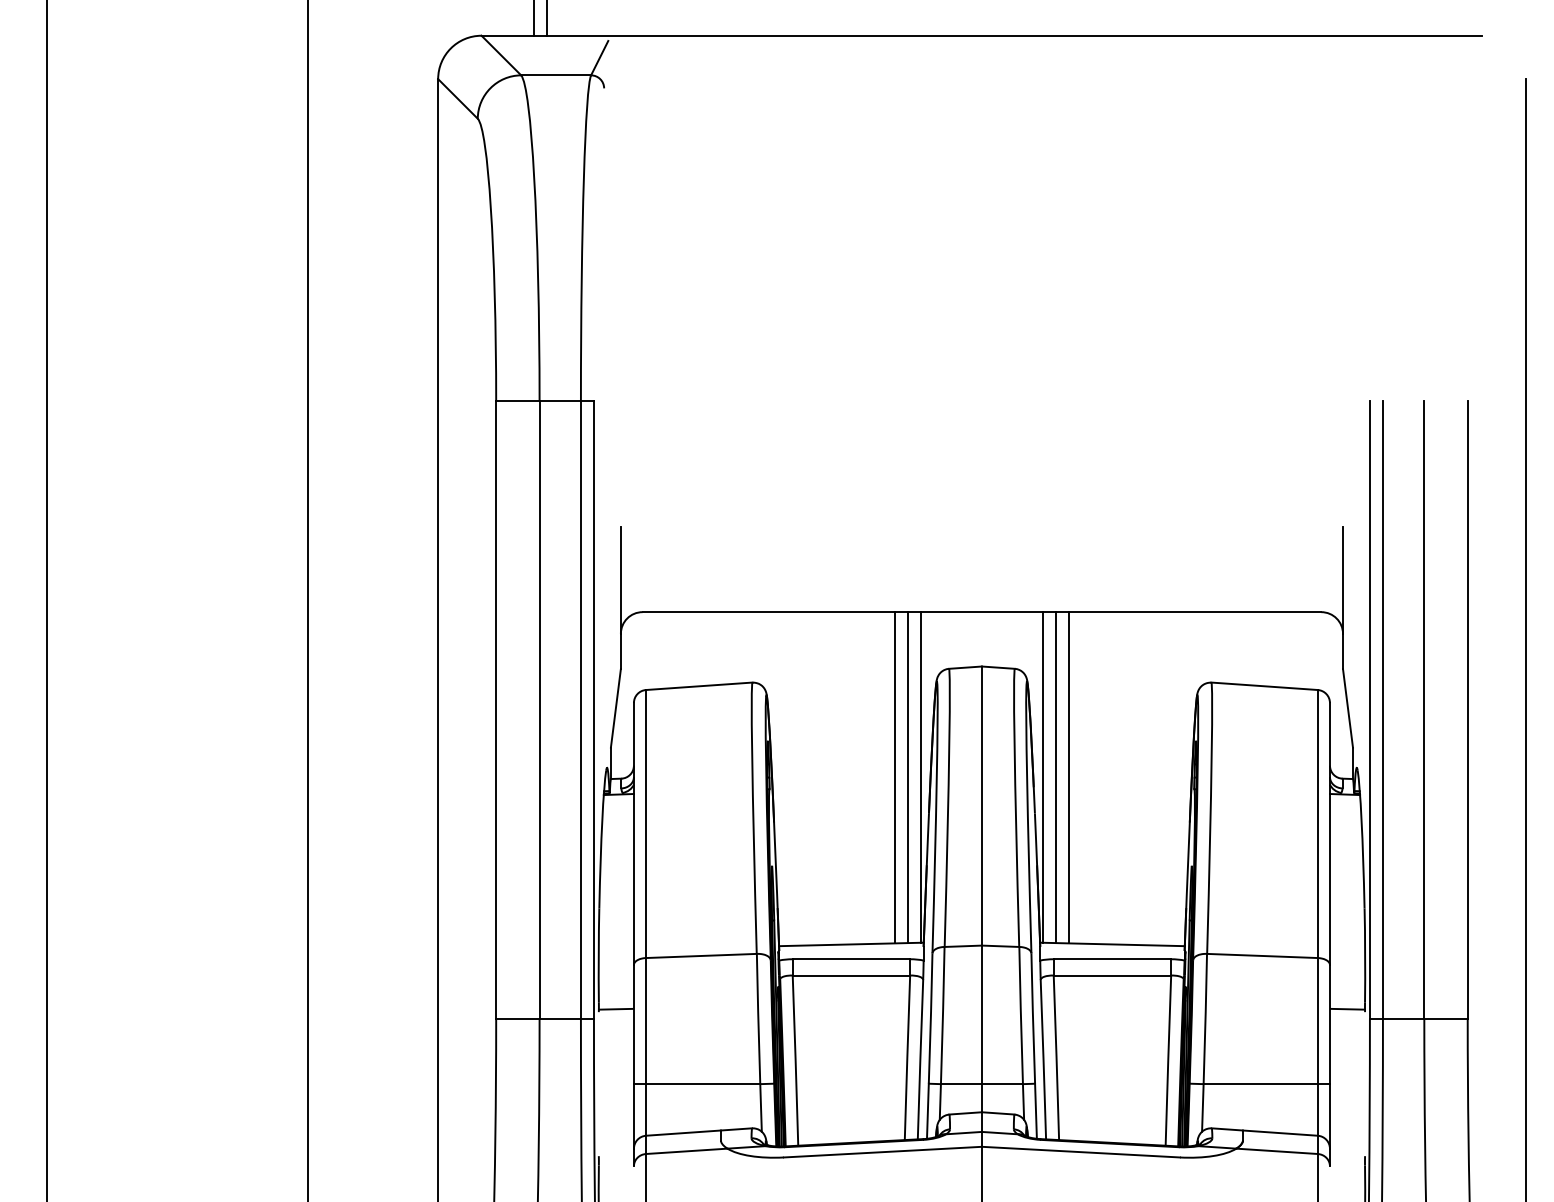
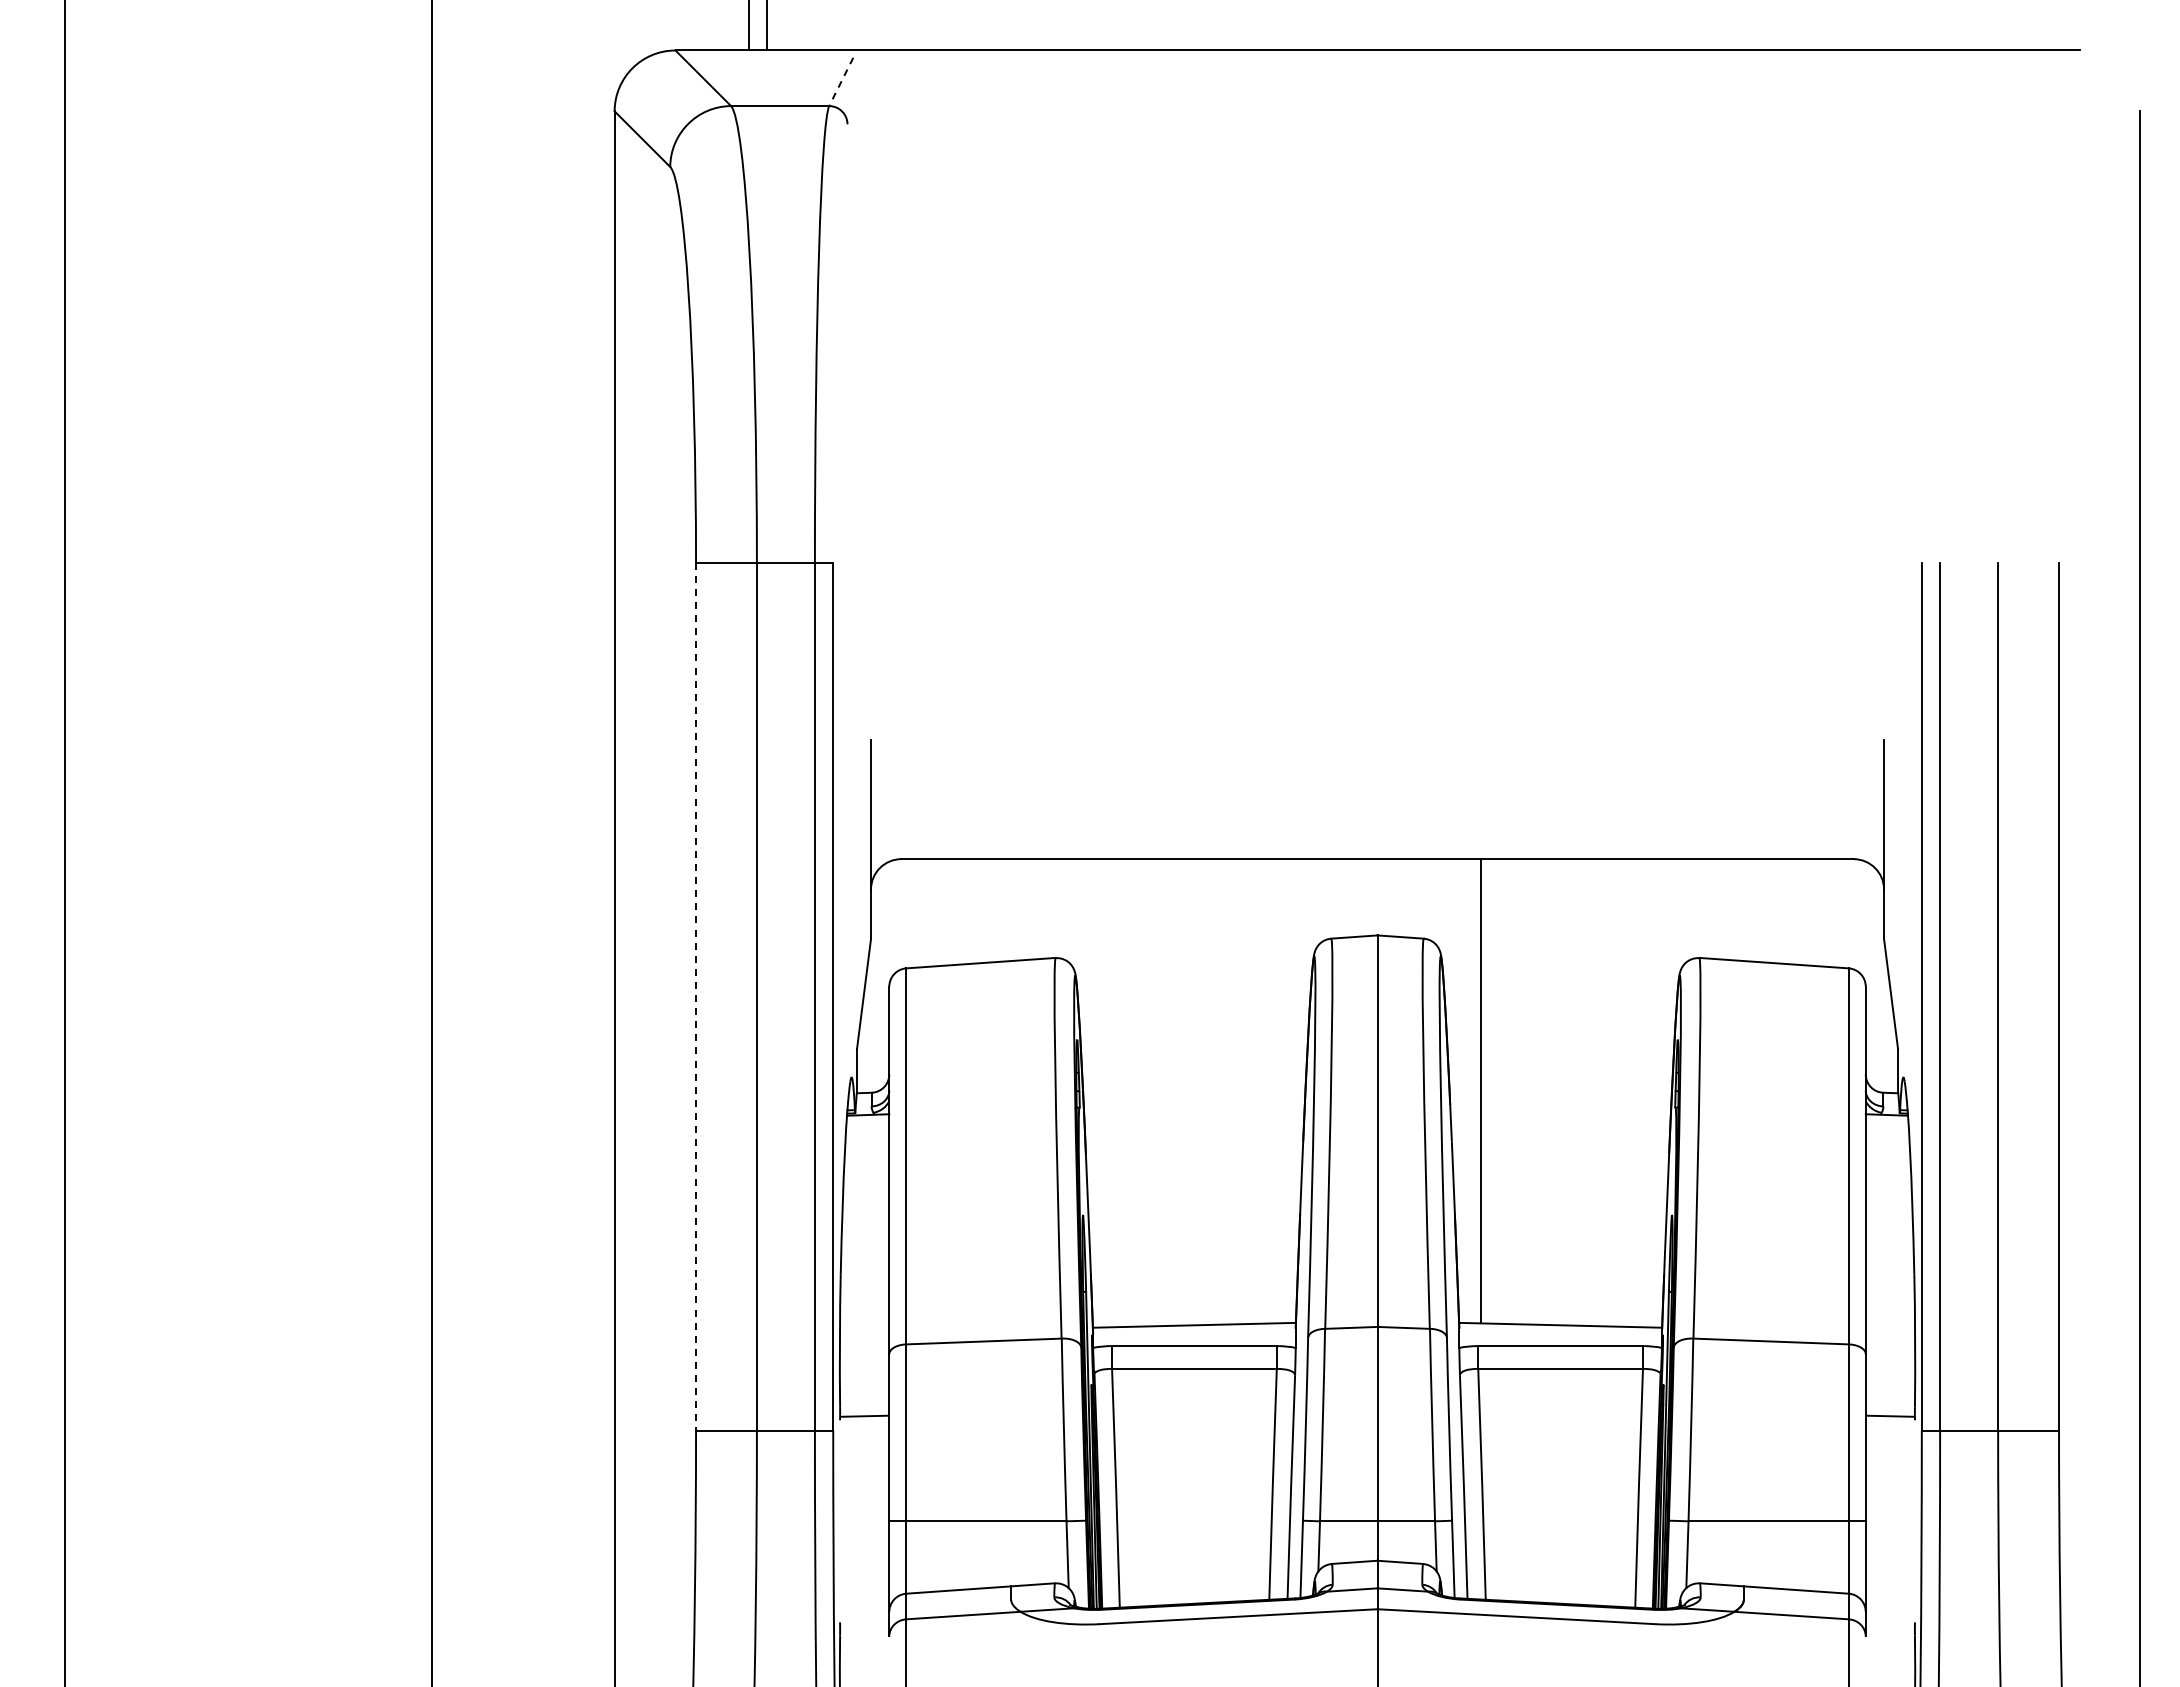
line: (599, 57) -> (841, 81), solid -> dashed
line: (496, 710) -> (696, 996), solid -> dashed
line: (894, 777) -> (1255, 1091), removed
line: (907, 777) -> (1273, 1091), removed
line: (921, 777) -> (1292, 1090), removed
line: (1042, 777) -> (1462, 1090), removed
line: (1068, 777) -> (1499, 1091), removed

